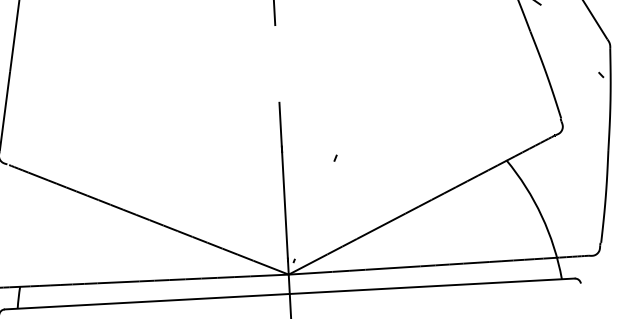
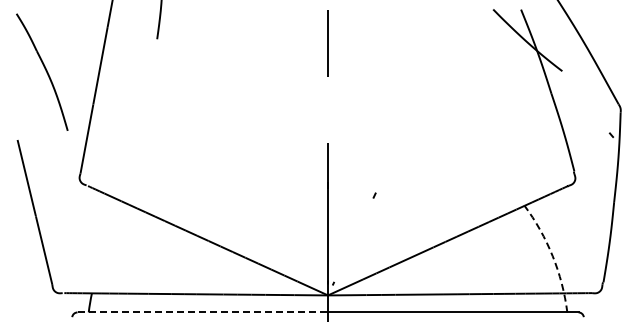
arc: (541, 216) -> (552, 256), solid -> dashed
line: (148, 301) -> (203, 312), solid -> dashed

